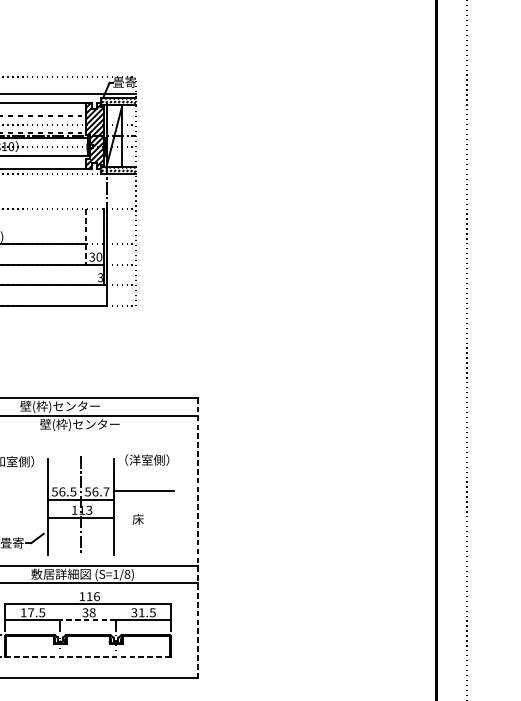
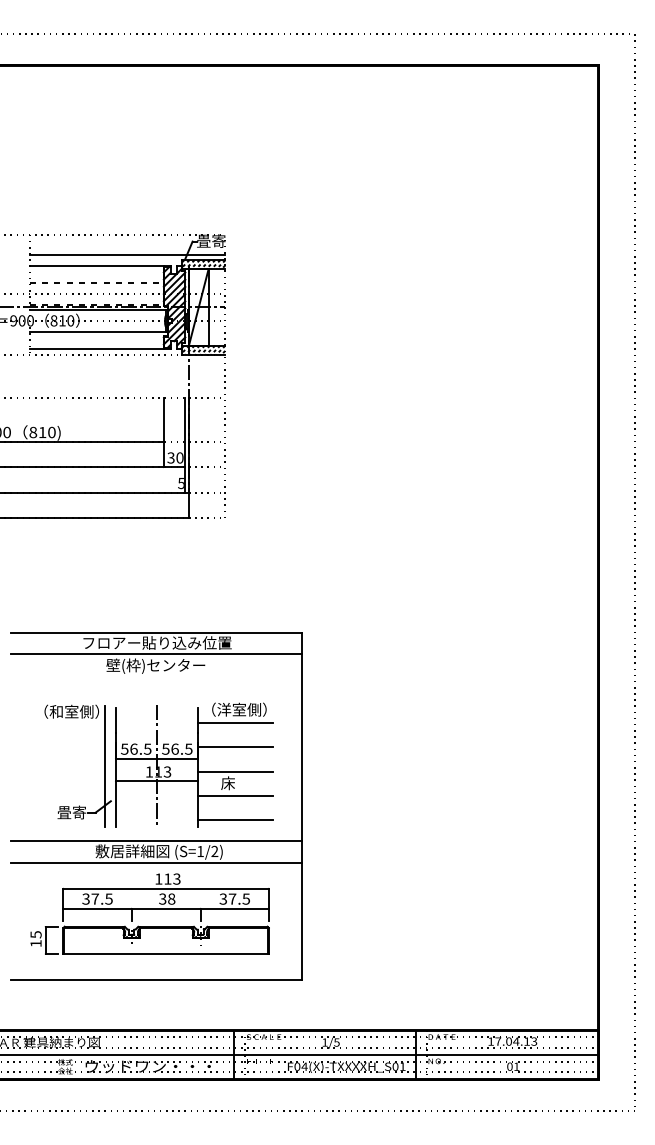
line: (86, 236) -> (163, 432), dashed -> solid
text: (99, 276) -> (180, 482), 3 -> 5
text: (80, 406) -> (156, 643), 壁(枠)センター -> フロアー貼り込み位置
line: (144, 471) -> (235, 723), added
text: (106, 491) -> (188, 748), 56.7 -> 56.5
line: (38, 505) -> (104, 766), added
line: (144, 509) -> (235, 771), added
line: (144, 529) -> (235, 795), added
line: (198, 538) -> (302, 806), dashed -> solid
line: (144, 549) -> (235, 820), added
text: (127, 574) -> (214, 851), (S=1/8) -> (S=1/2)
text: (96, 596) -> (176, 878), 116 -> 113
text: (23, 612) -> (85, 898), 17.5 -> 37.5
text: (141, 612) -> (232, 898), 31.5 -> 37.5
line: (88, 620) -> (166, 908), dashed -> solid
line: (88, 657) -> (166, 954), dashed -> solid

